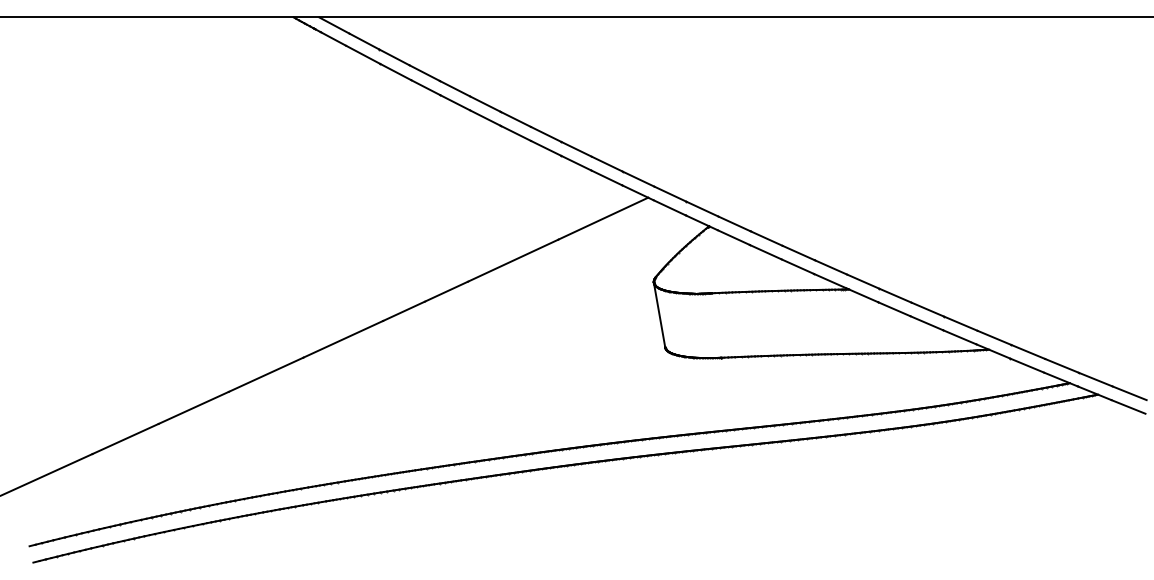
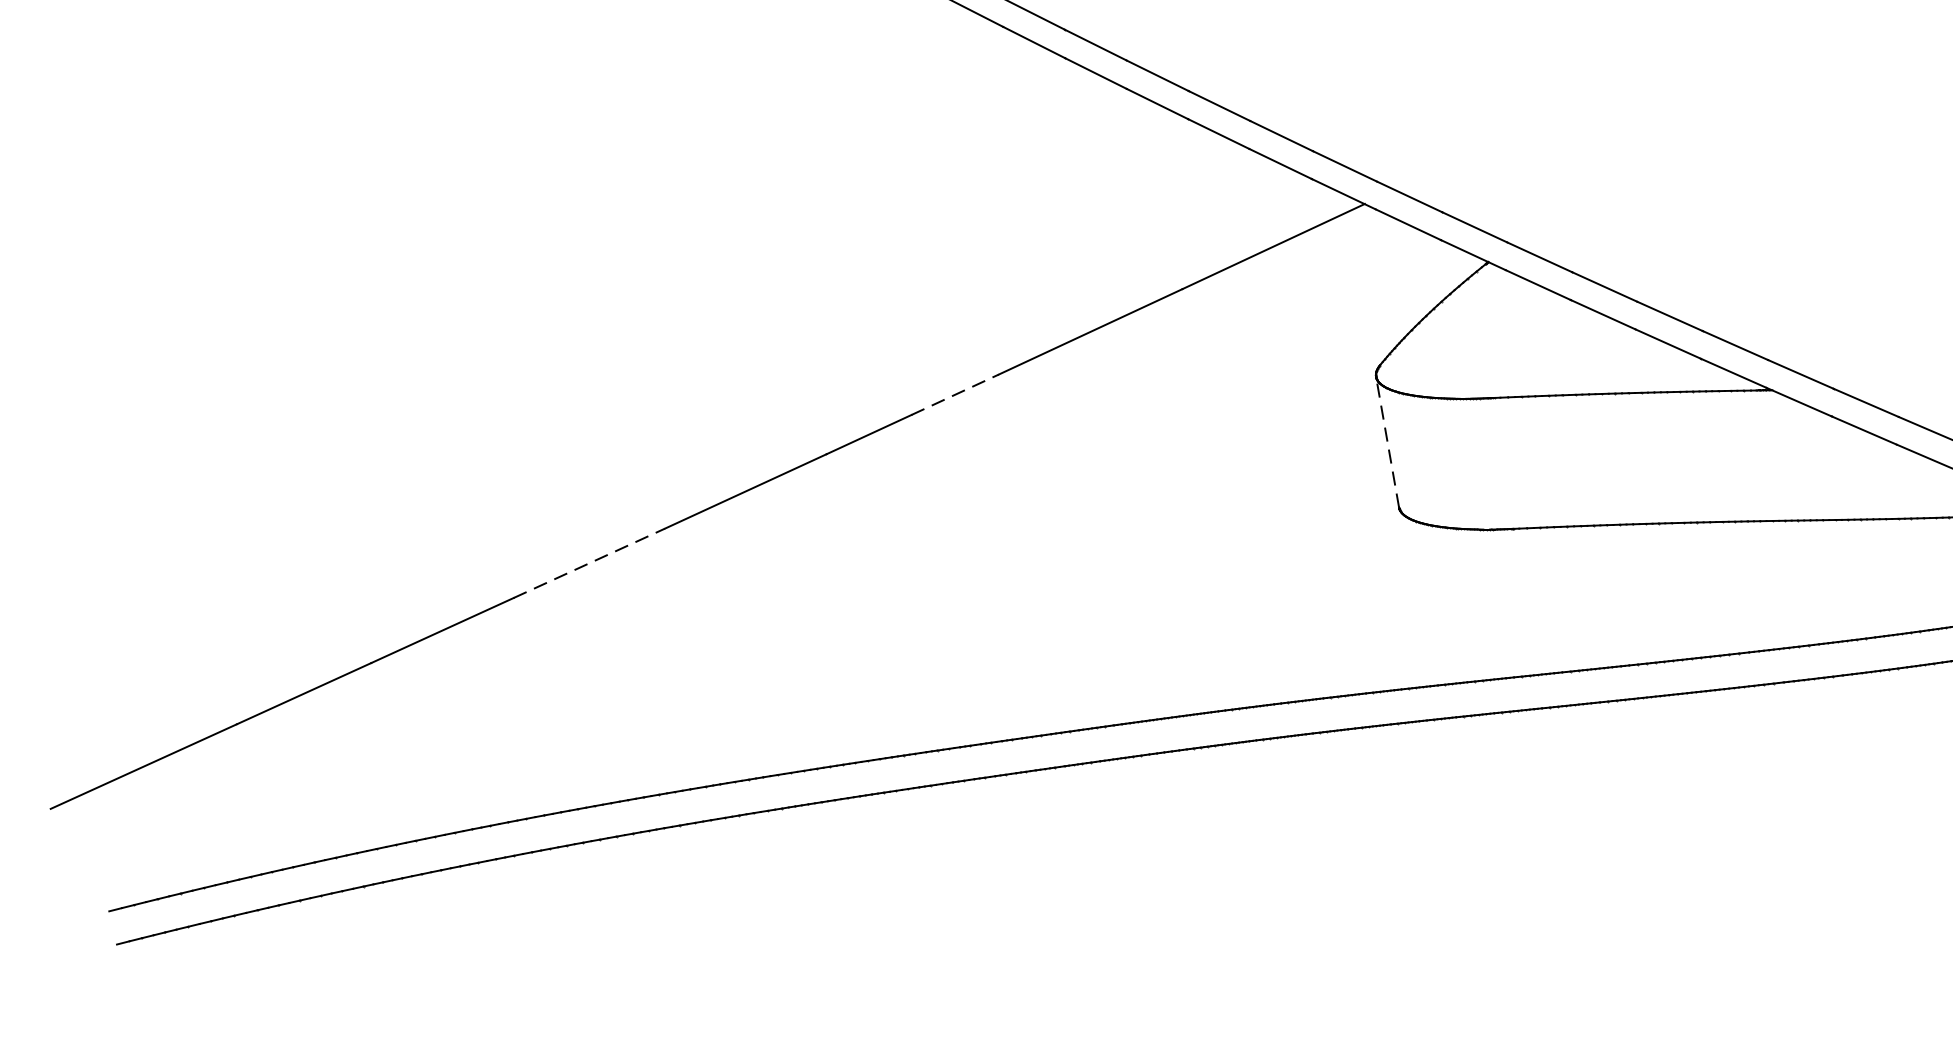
line: (446, 291) -> (955, 394), solid -> dashed
line: (659, 315) -> (1387, 443), solid -> dashed
line: (266, 374) -> (590, 562), solid -> dashed

